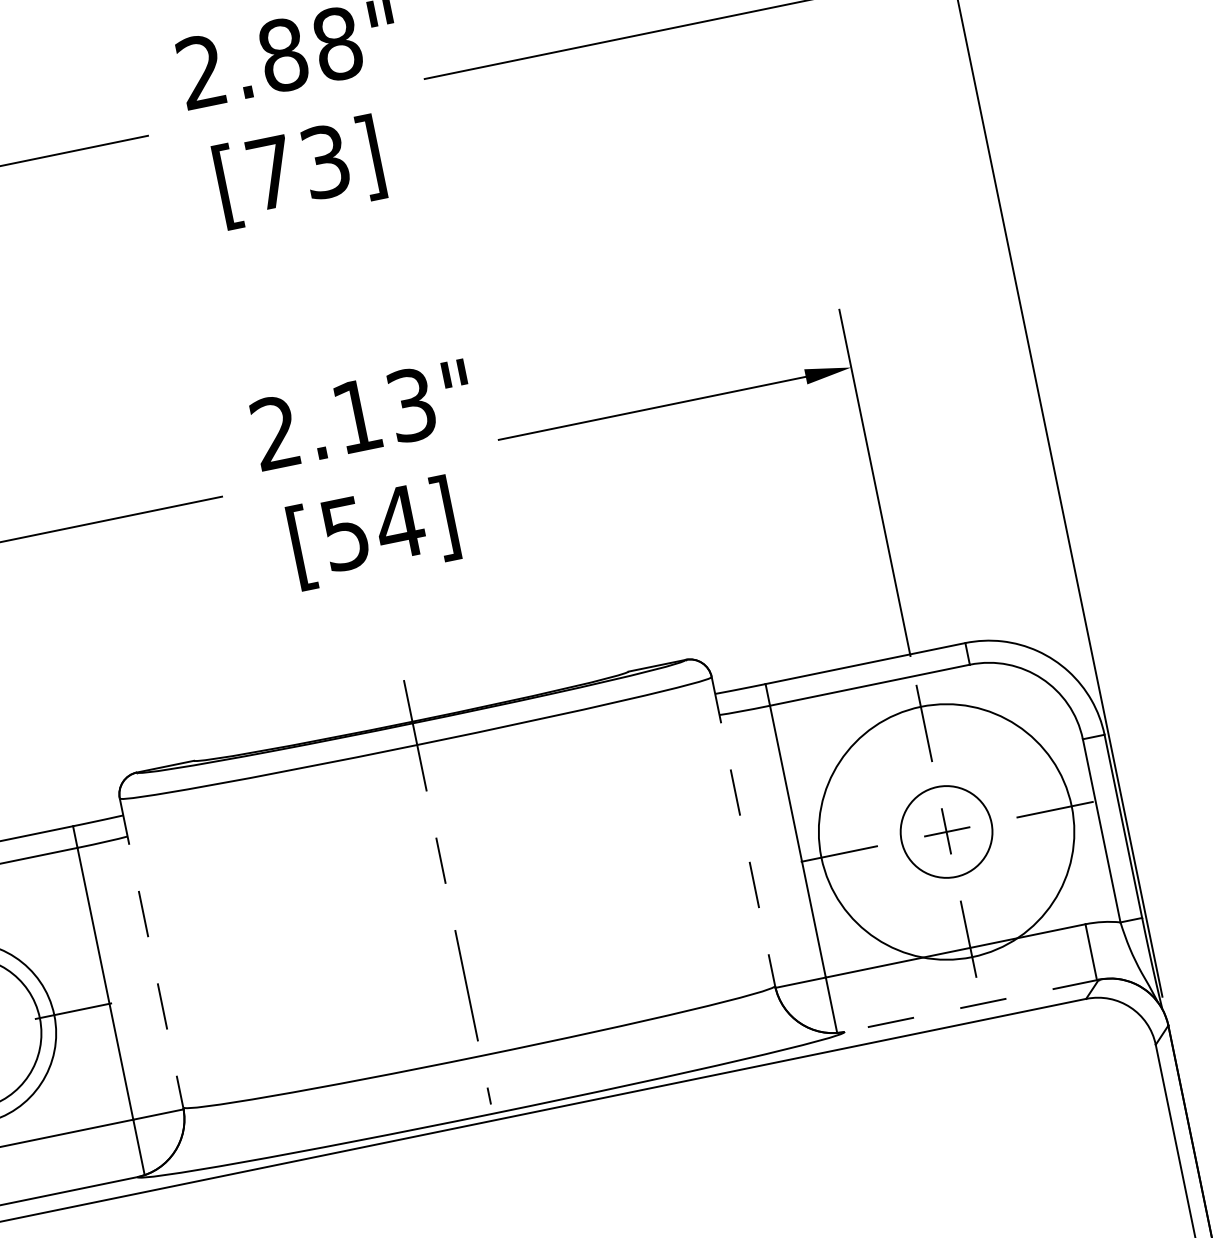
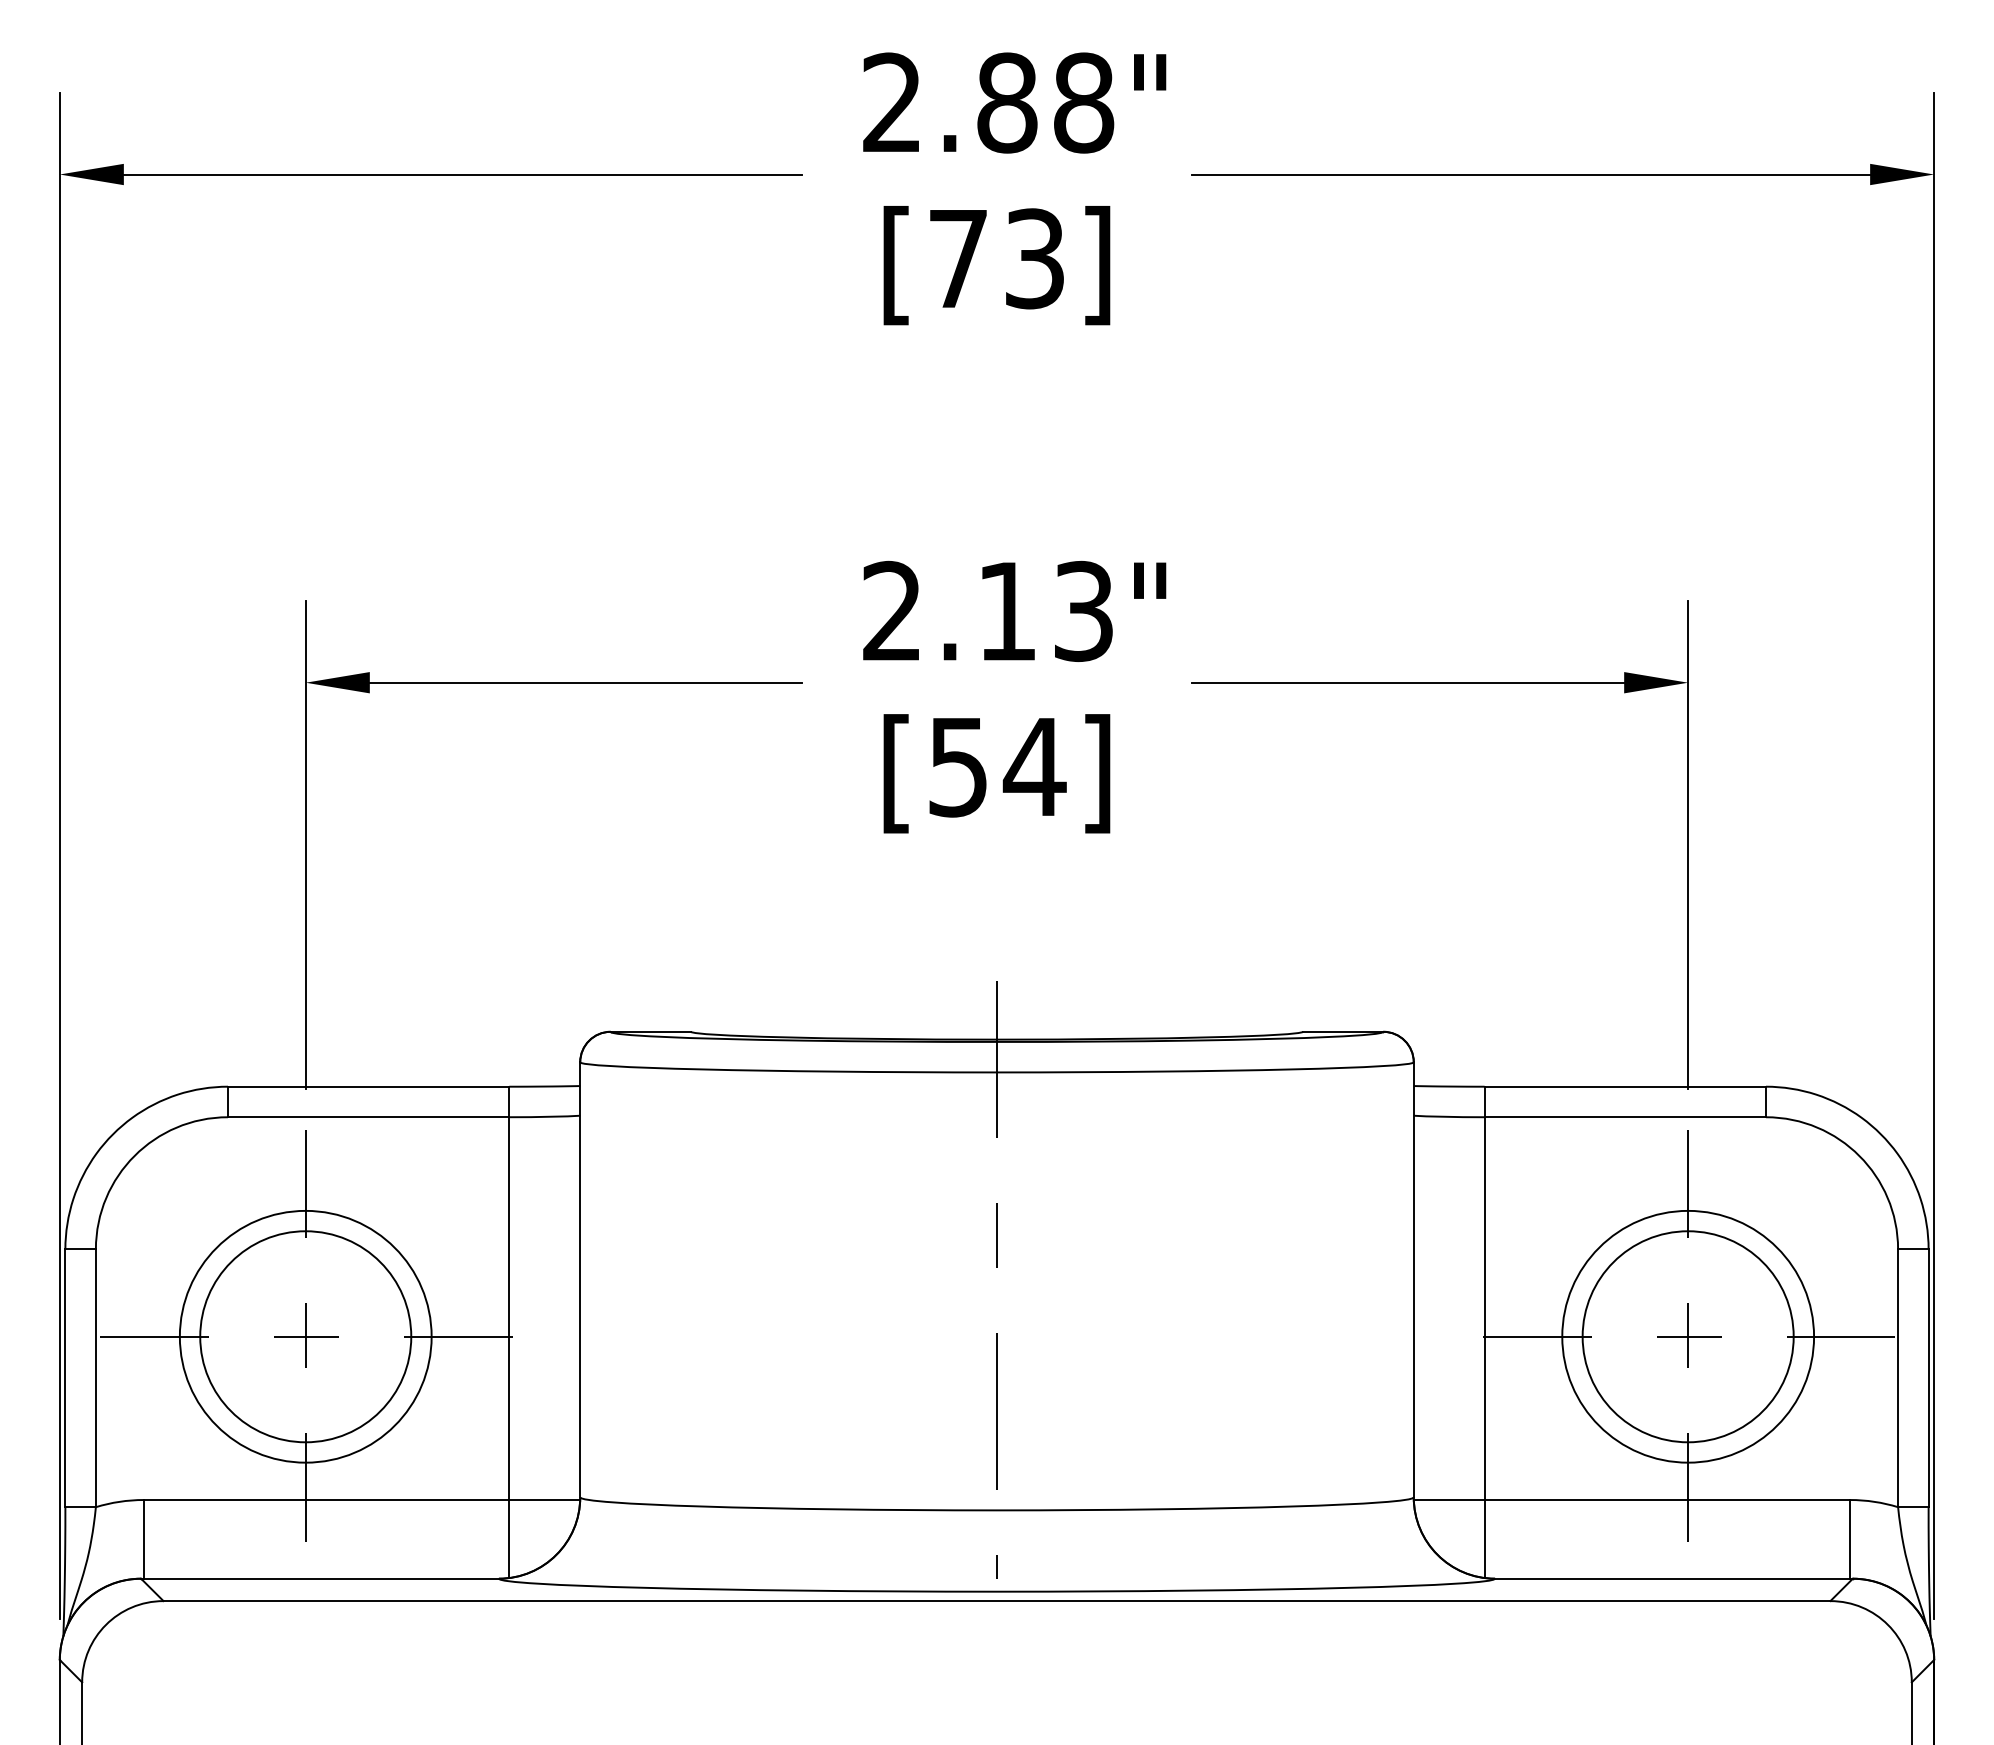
line: (743, 831) -> (1413, 1279), dashed -> solid
circle: (946, 831) -> (1687, 1336), size x1.67
circle: (946, 831) -> (1688, 1336), size x0.71
line: (151, 952) -> (580, 1279), dashed -> solid
line: (971, 1005) -> (1673, 1578), dashed -> solid

